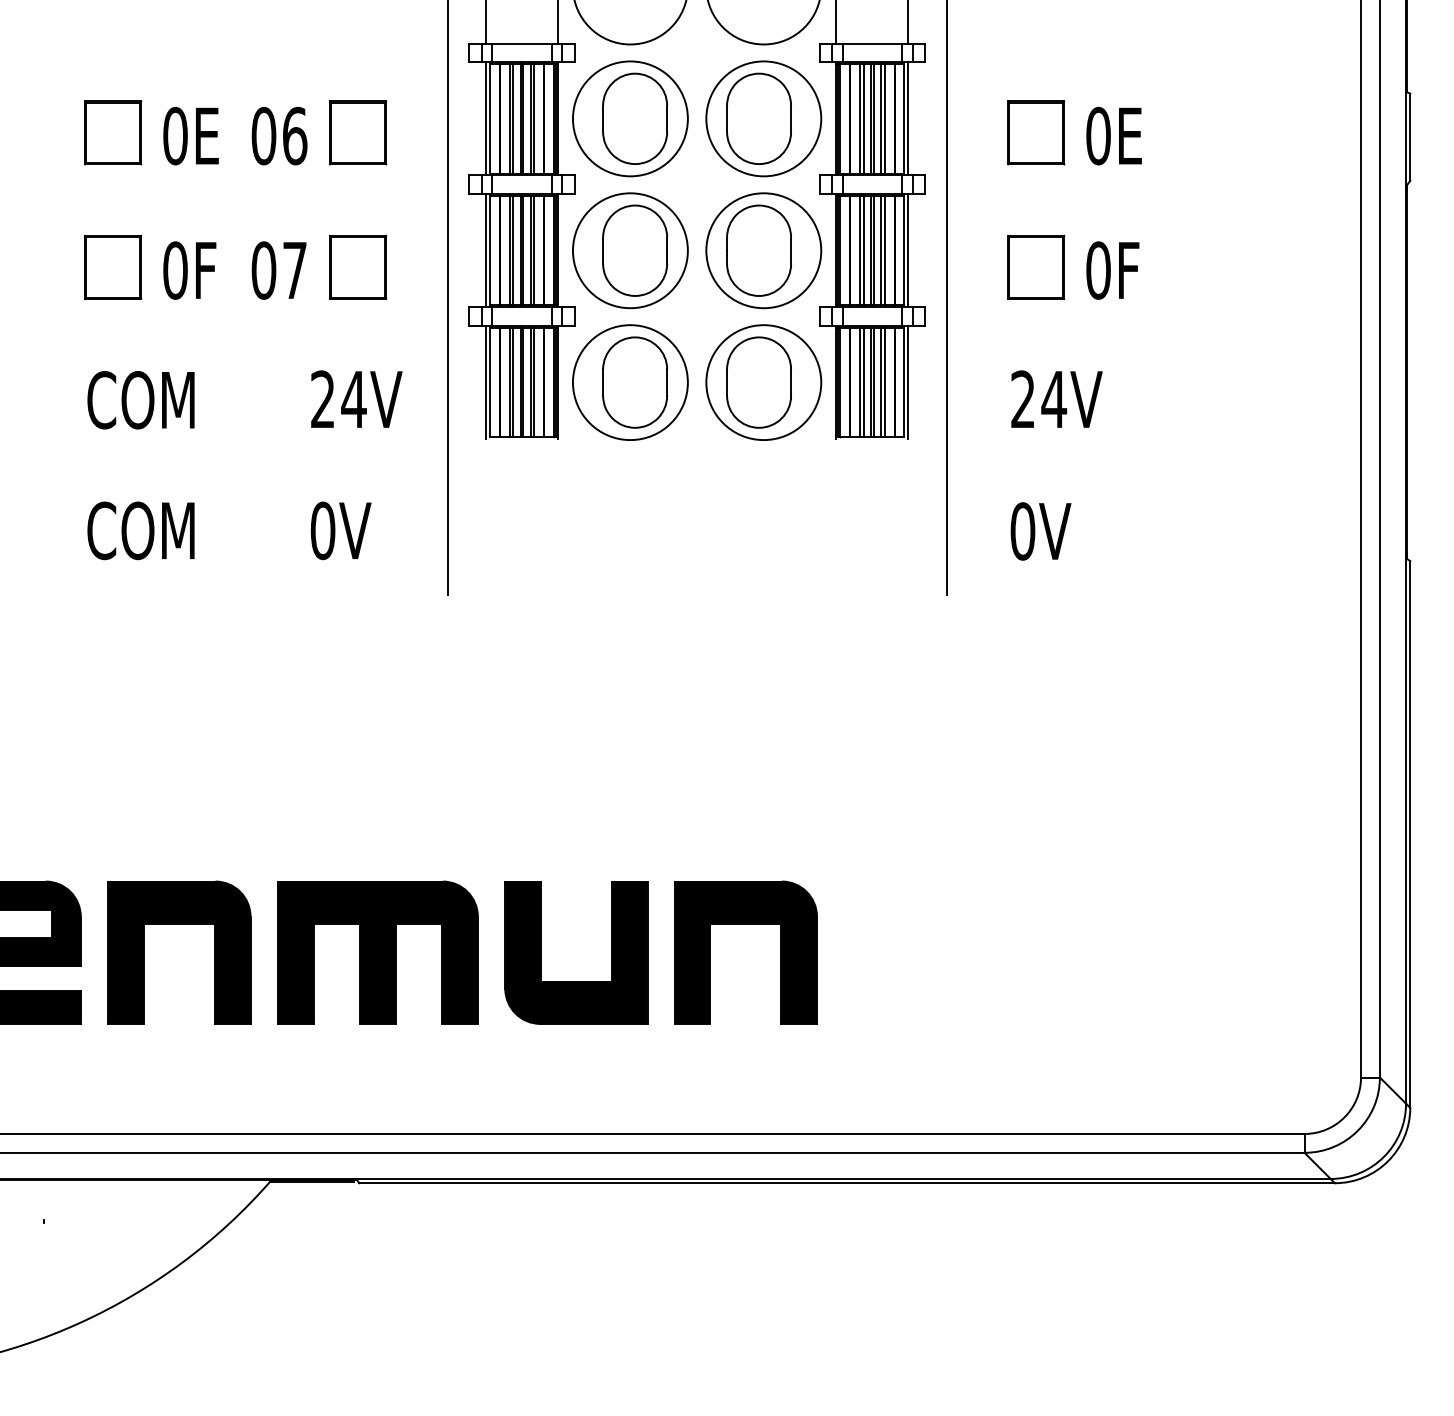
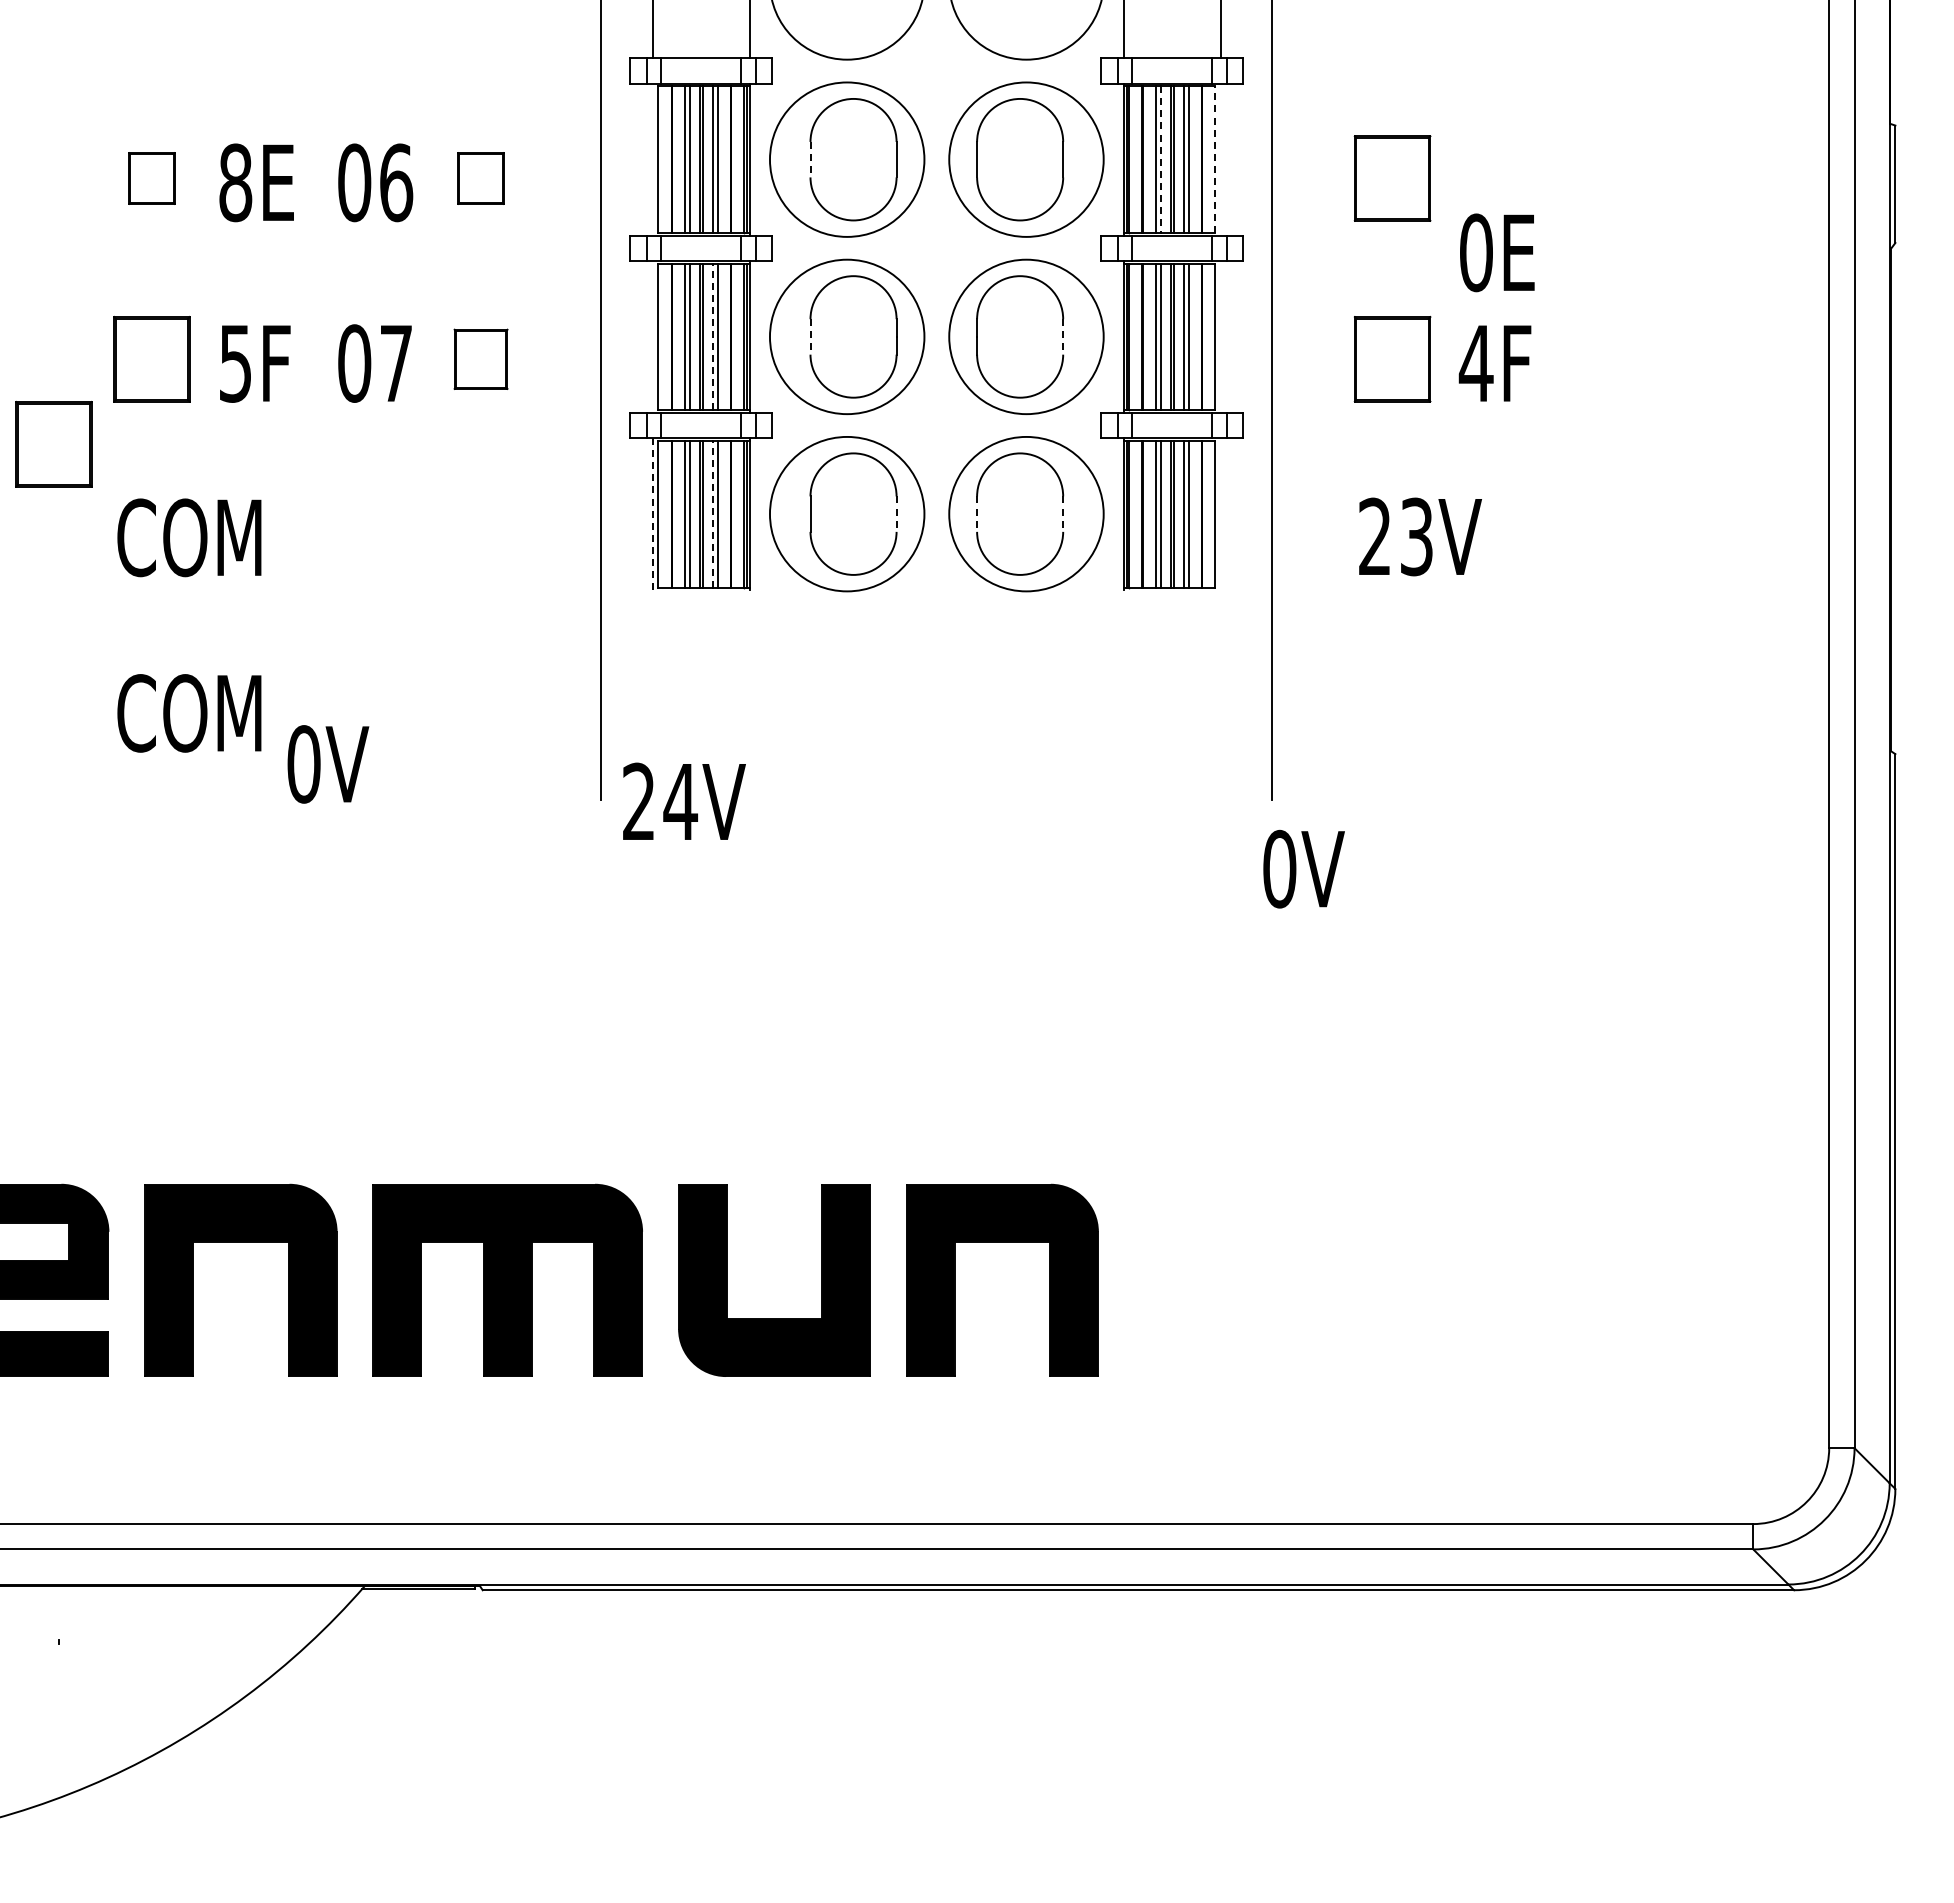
line: (486, 118) -> (653, 159), removed
line: (603, 118) -> (810, 159), solid -> dashed
line: (904, 118) -> (1215, 159), solid -> dashed
line: (908, 118) -> (1220, 159), removed
line: (863, 119) -> (1160, 160), solid -> dashed
part: (112, 132) -> (151, 178), size x0.6
part: (357, 132) -> (480, 178), size x0.6
text: (175, 135) -> (235, 182), 0E -> 8E
text: (1114, 135) -> (1497, 252), moved
line: (486, 250) -> (653, 336), removed
line: (530, 250) -> (713, 336), solid -> dashed
line: (603, 250) -> (810, 336), solid -> dashed
line: (791, 250) -> (1063, 336), solid -> dashed
line: (908, 250) -> (1220, 336), removed
part: (357, 267) -> (480, 359), size x0.7
text: (175, 270) -> (235, 363), 0F -> 5F
text: (1097, 270) -> (1475, 363), 0F -> 4F
part: (39, 330) -> (53, 444), added
line: (486, 382) -> (653, 514), solid -> dashed
line: (530, 382) -> (713, 513), solid -> dashed
line: (667, 382) -> (896, 514), solid -> dashed
line: (727, 382) -> (977, 514), solid -> dashed
line: (791, 382) -> (1063, 514), solid -> dashed
line: (908, 382) -> (1220, 514), removed
text: (356, 398) -> (684, 800), moved
text: (1053, 399) -> (1416, 536), 24V -> 23V
text: (341, 530) -> (328, 764), moved
text: (1040, 530) -> (1303, 868), moved

